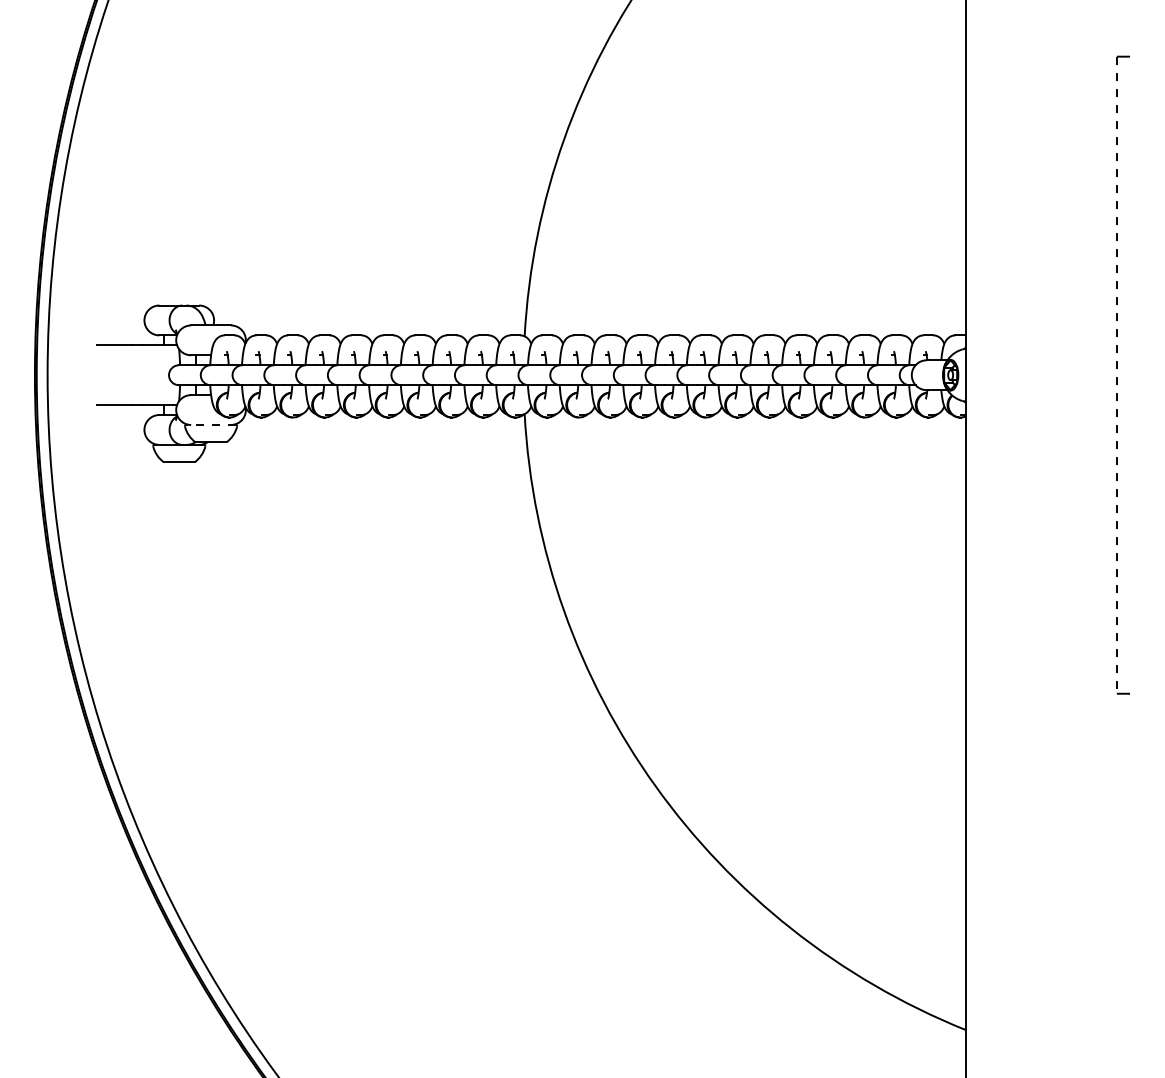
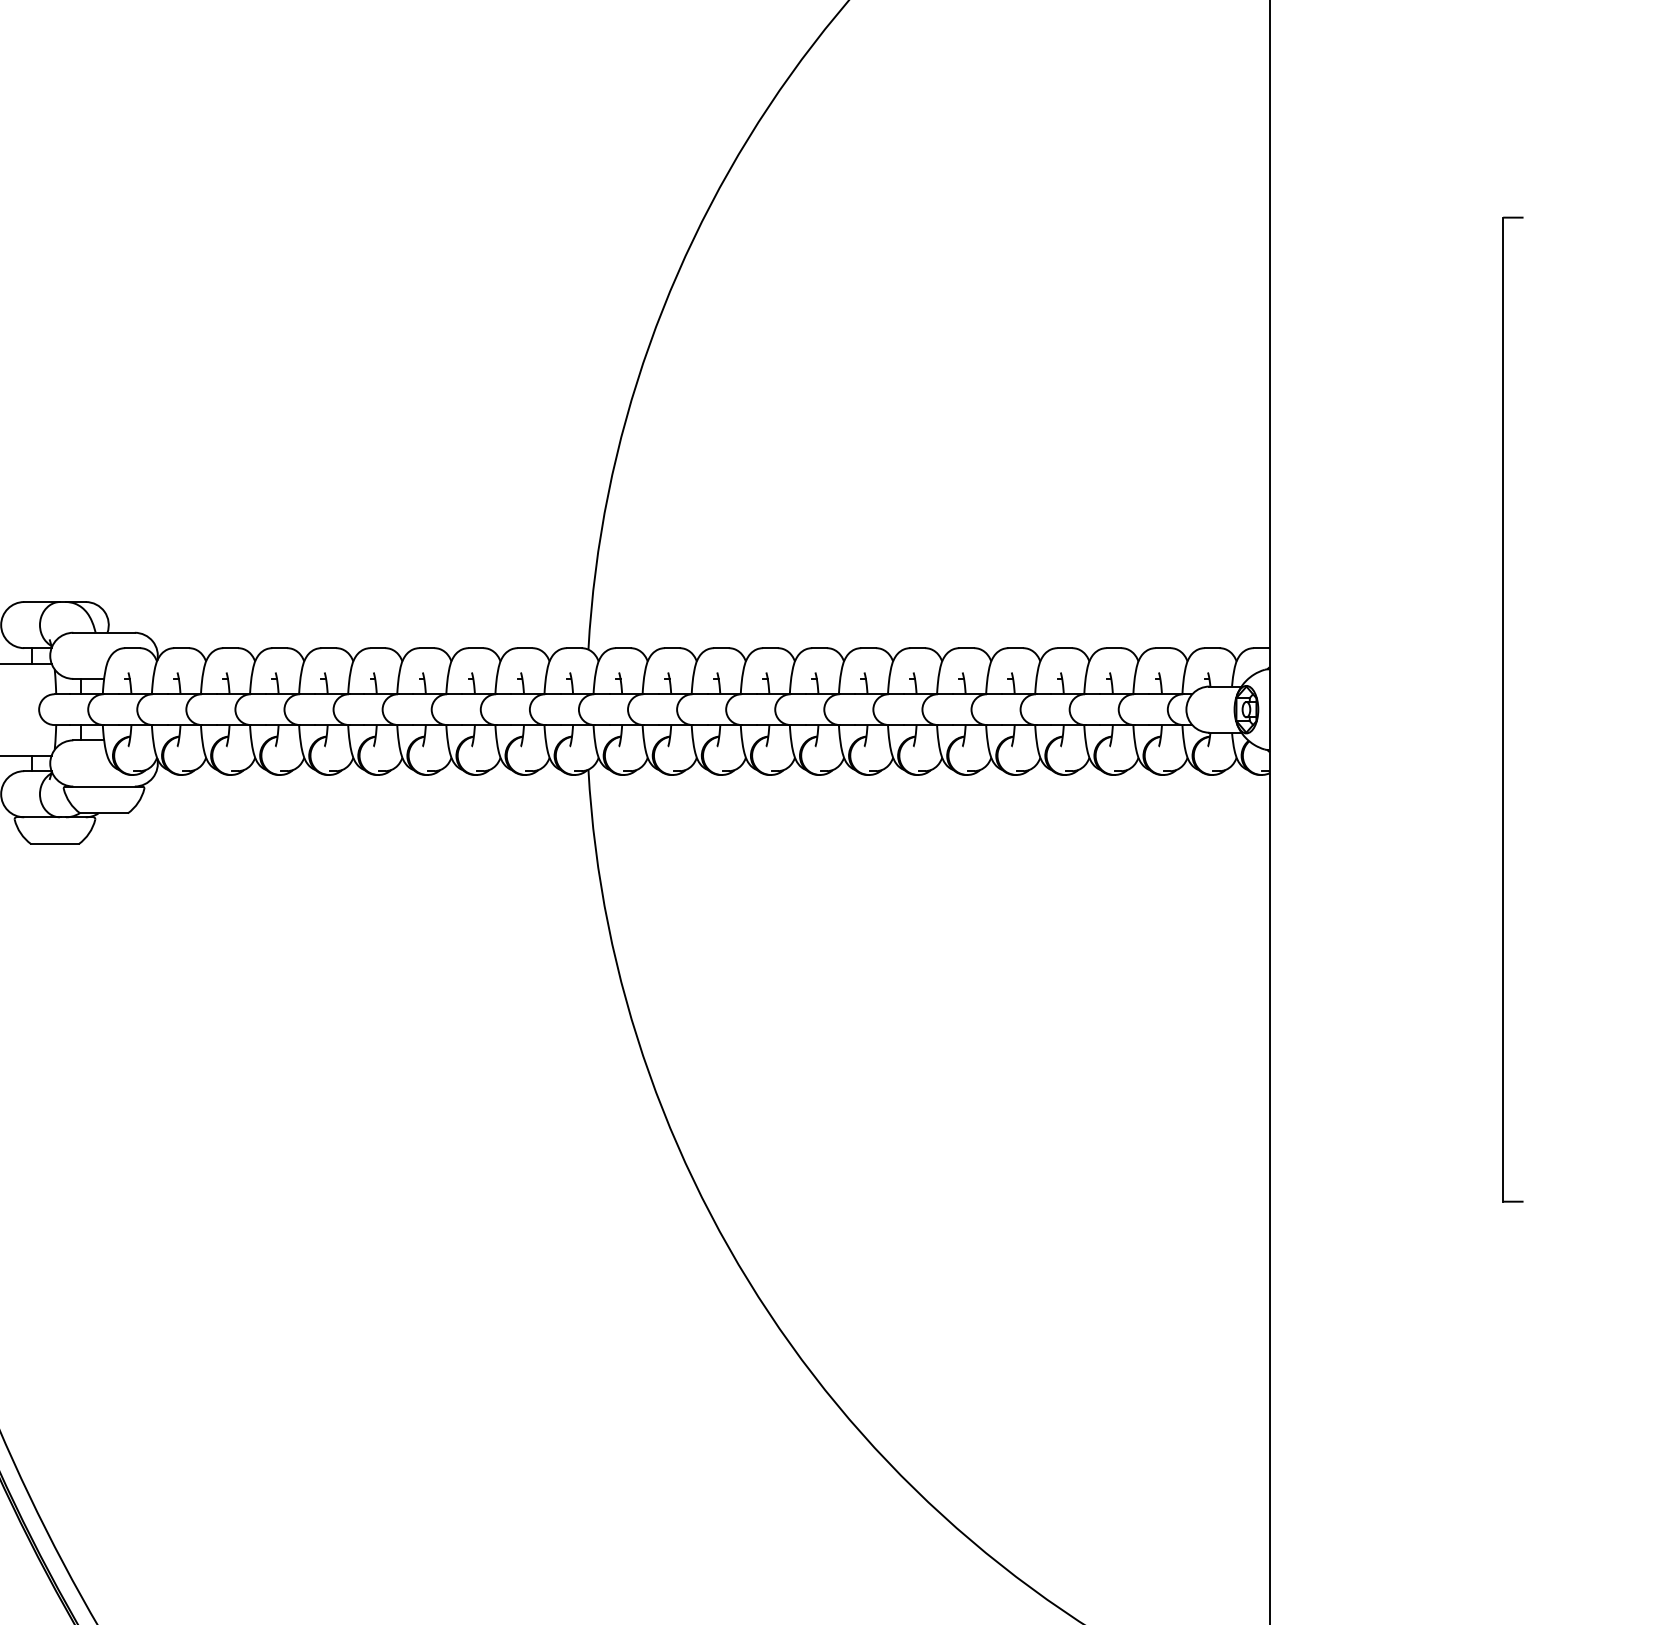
line: (1116, 375) -> (1502, 710), dashed -> solid
line: (211, 424) -> (104, 785), dashed -> solid

